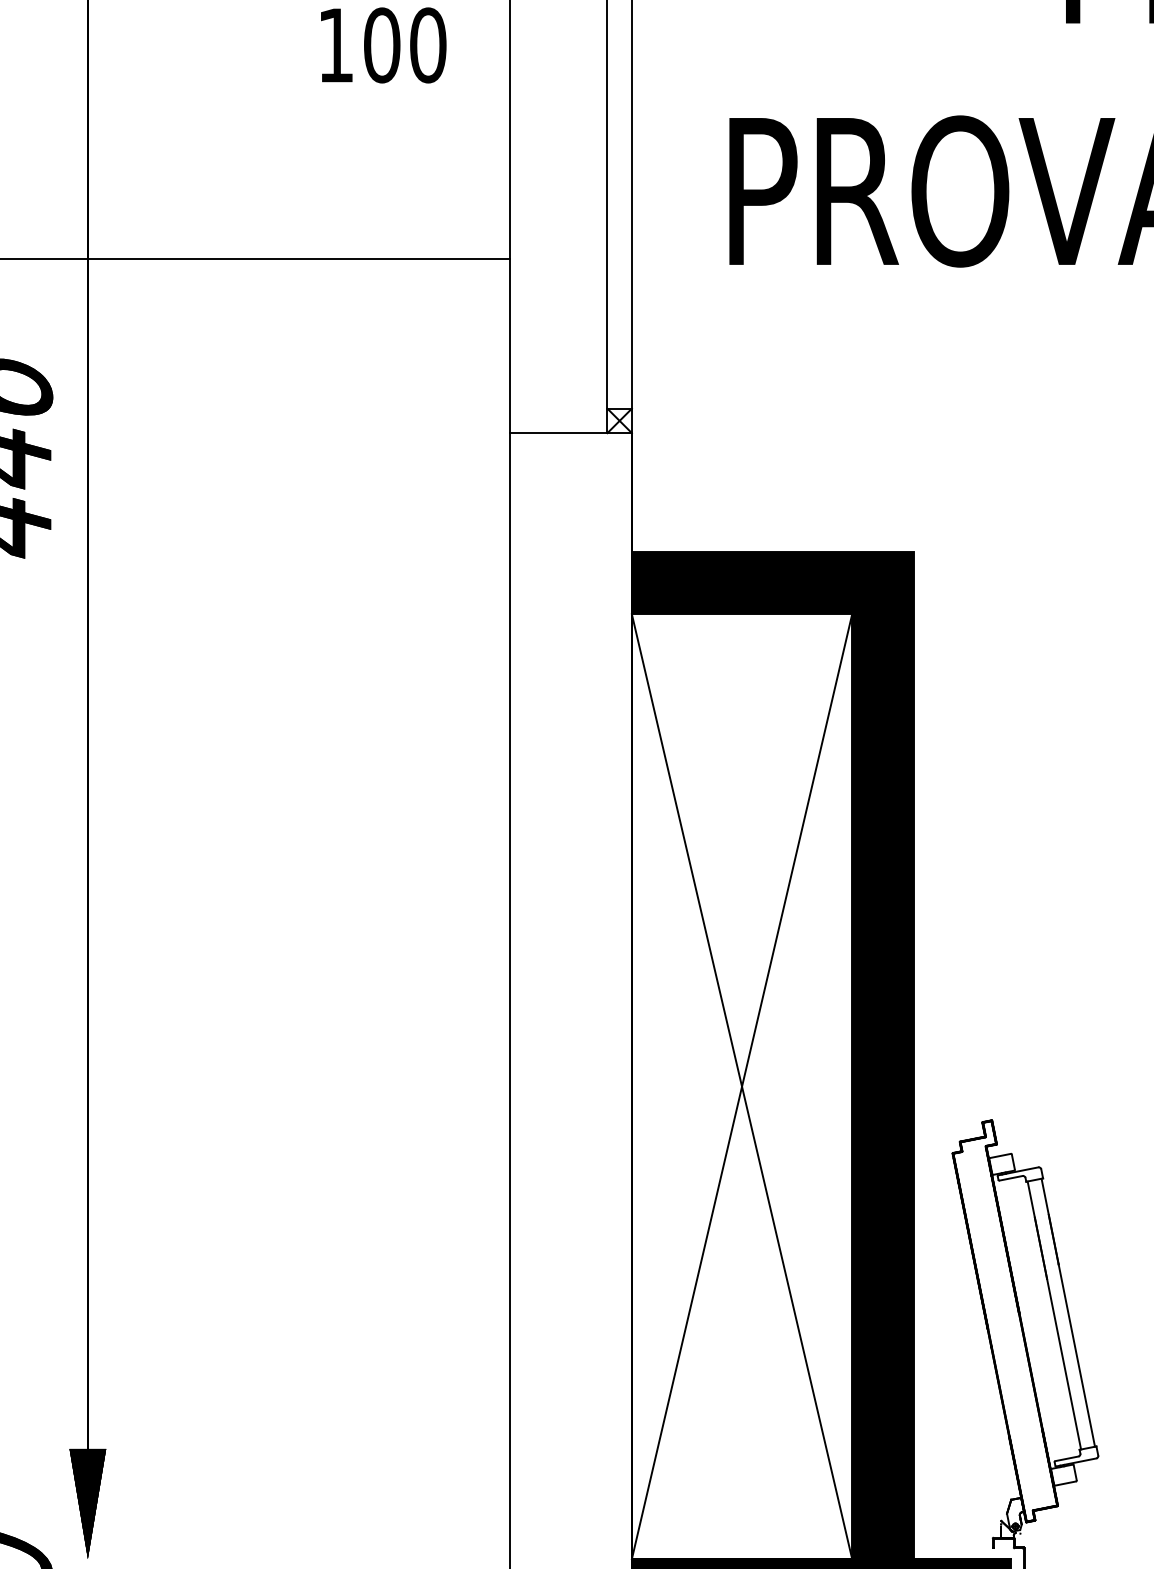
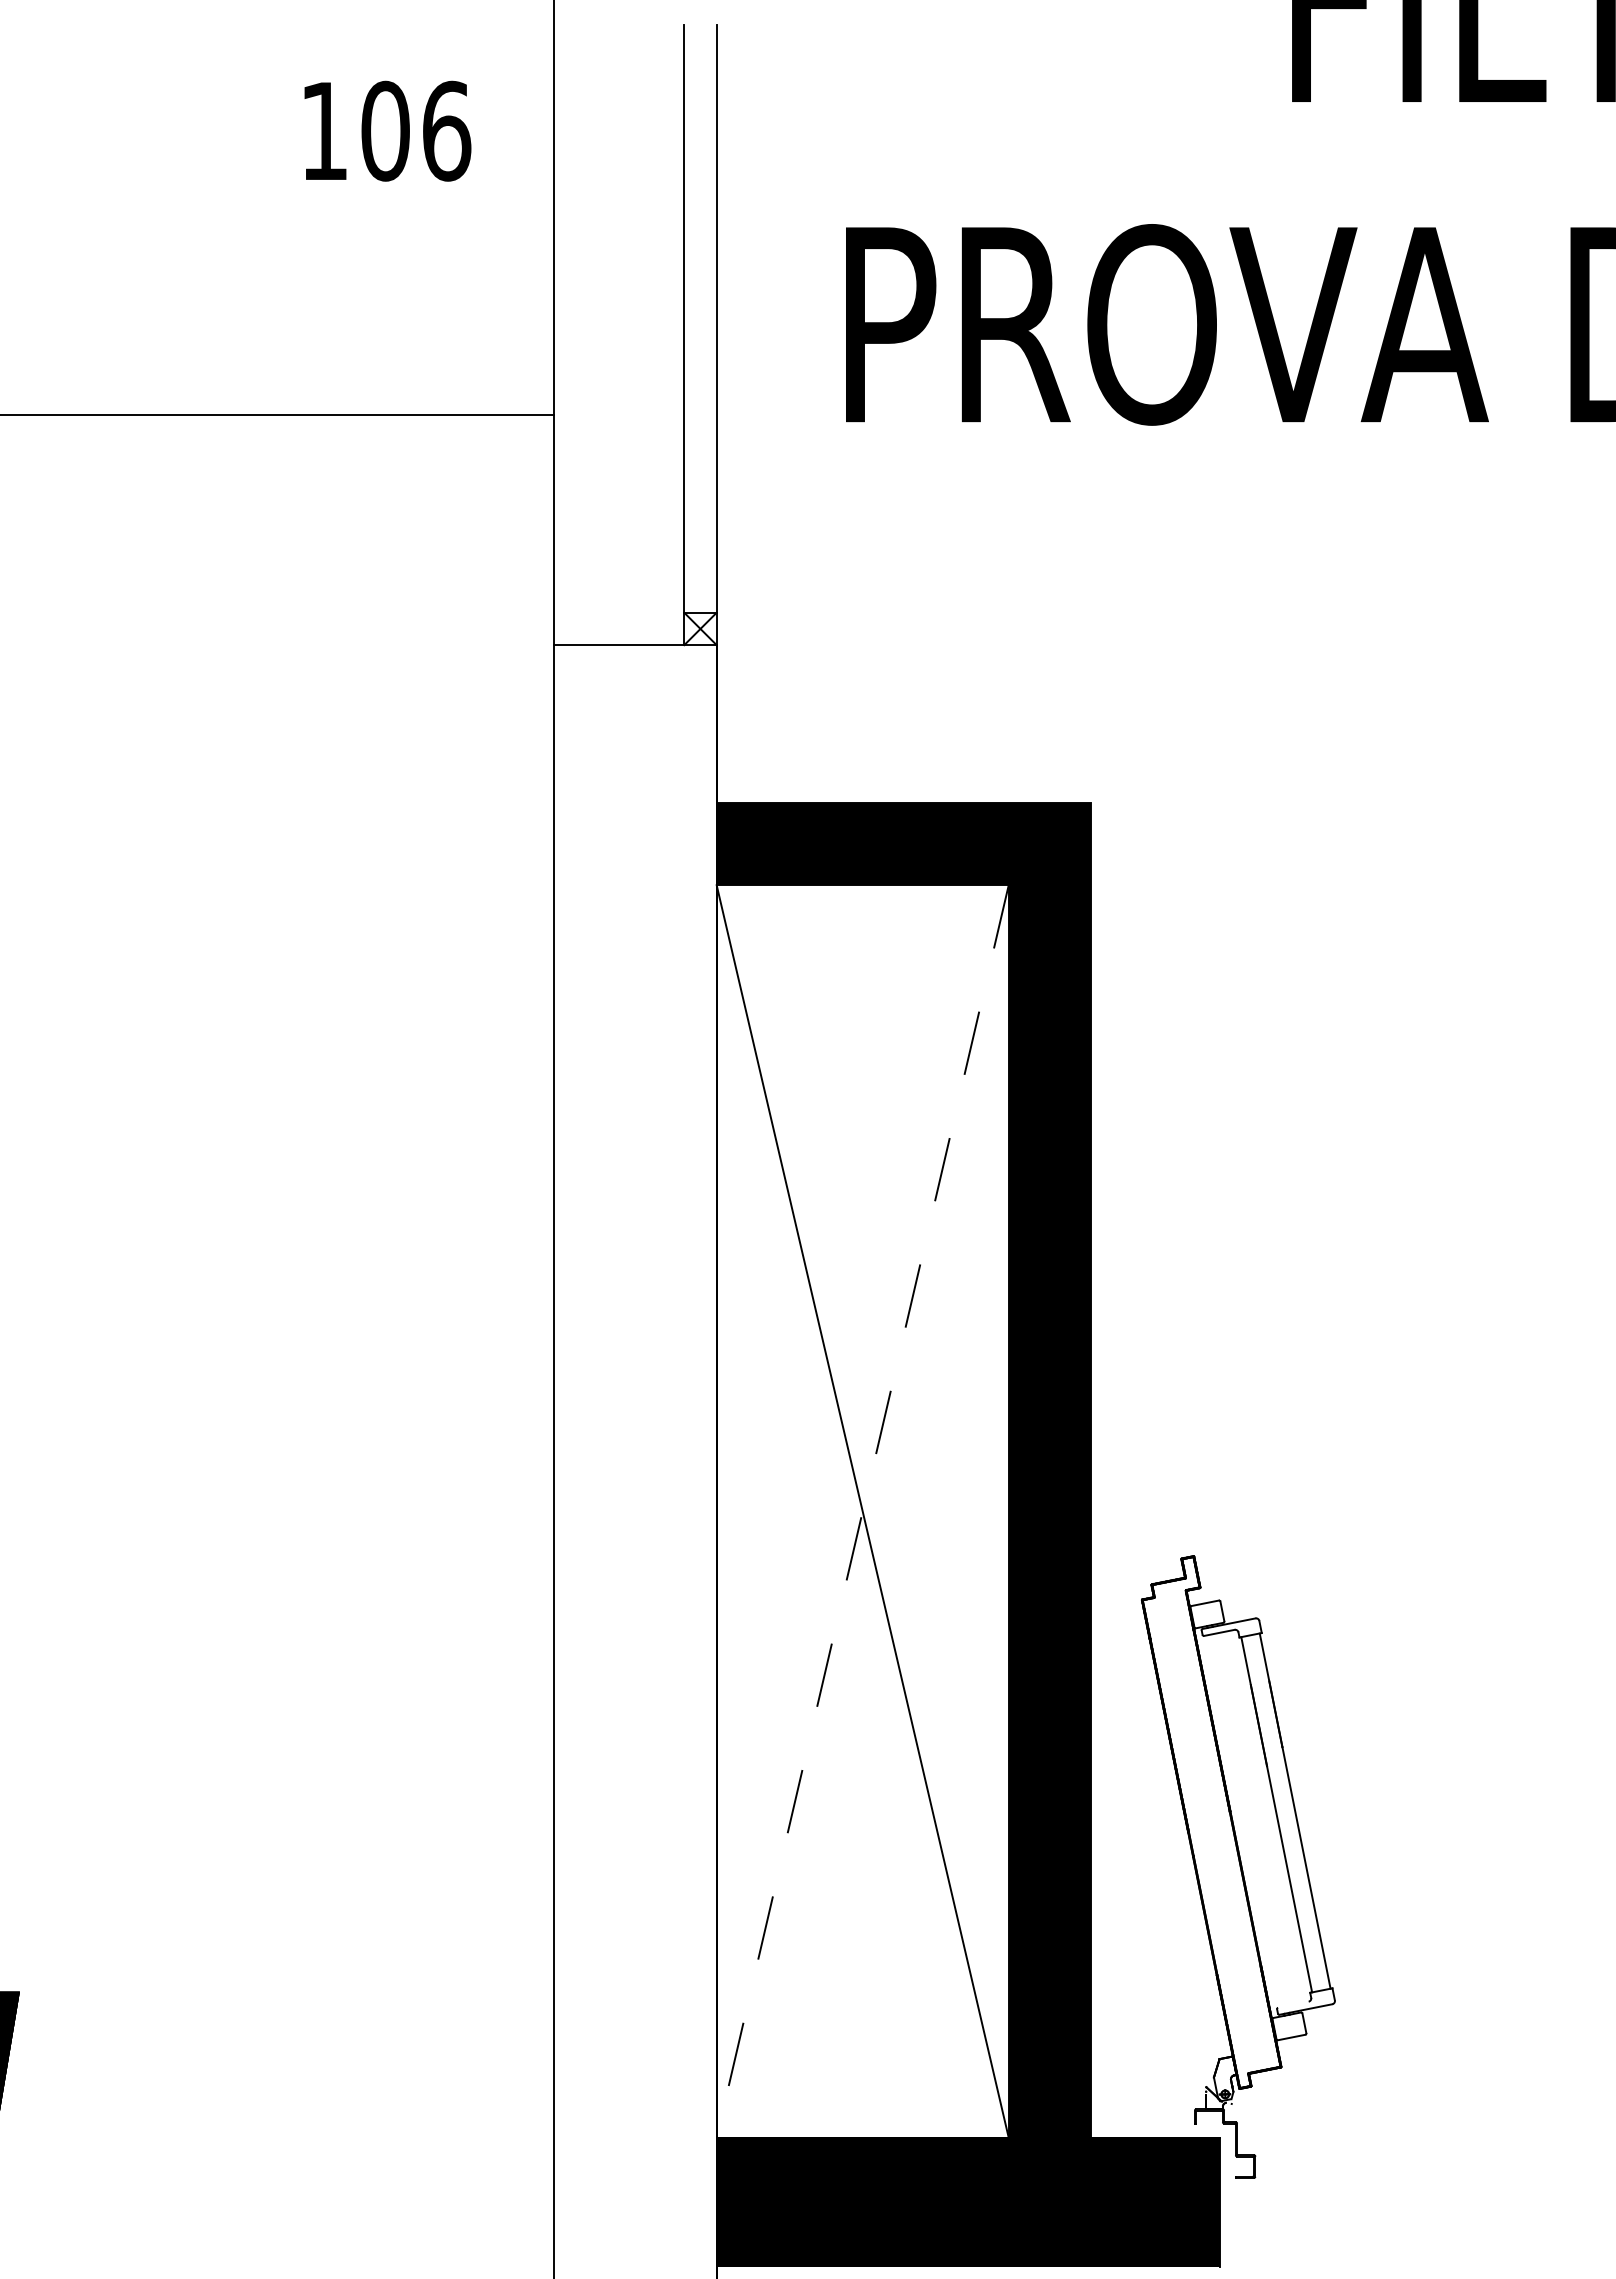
text: (428, 44) -> (446, 130), 100 -> 106
line: (741, 1086) -> (862, 1511), solid -> dashed
line: (1067, 1458) -> (1293, 2004), removed

